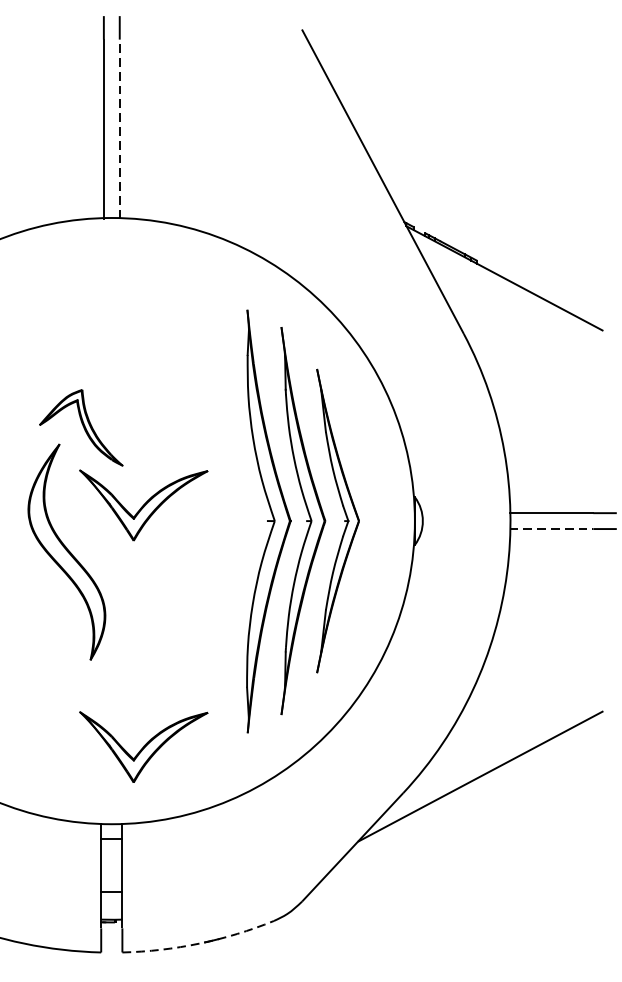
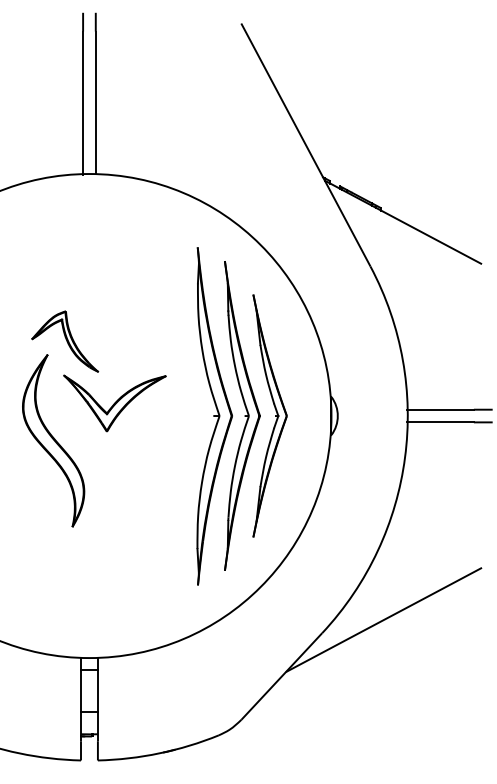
line: (119, 128) -> (95, 102), dashed -> solid
line: (552, 529) -> (441, 422), dashed -> solid
part: (143, 747) -> (114, 596), removed
arc: (199, 943) -> (159, 753), dashed -> solid

